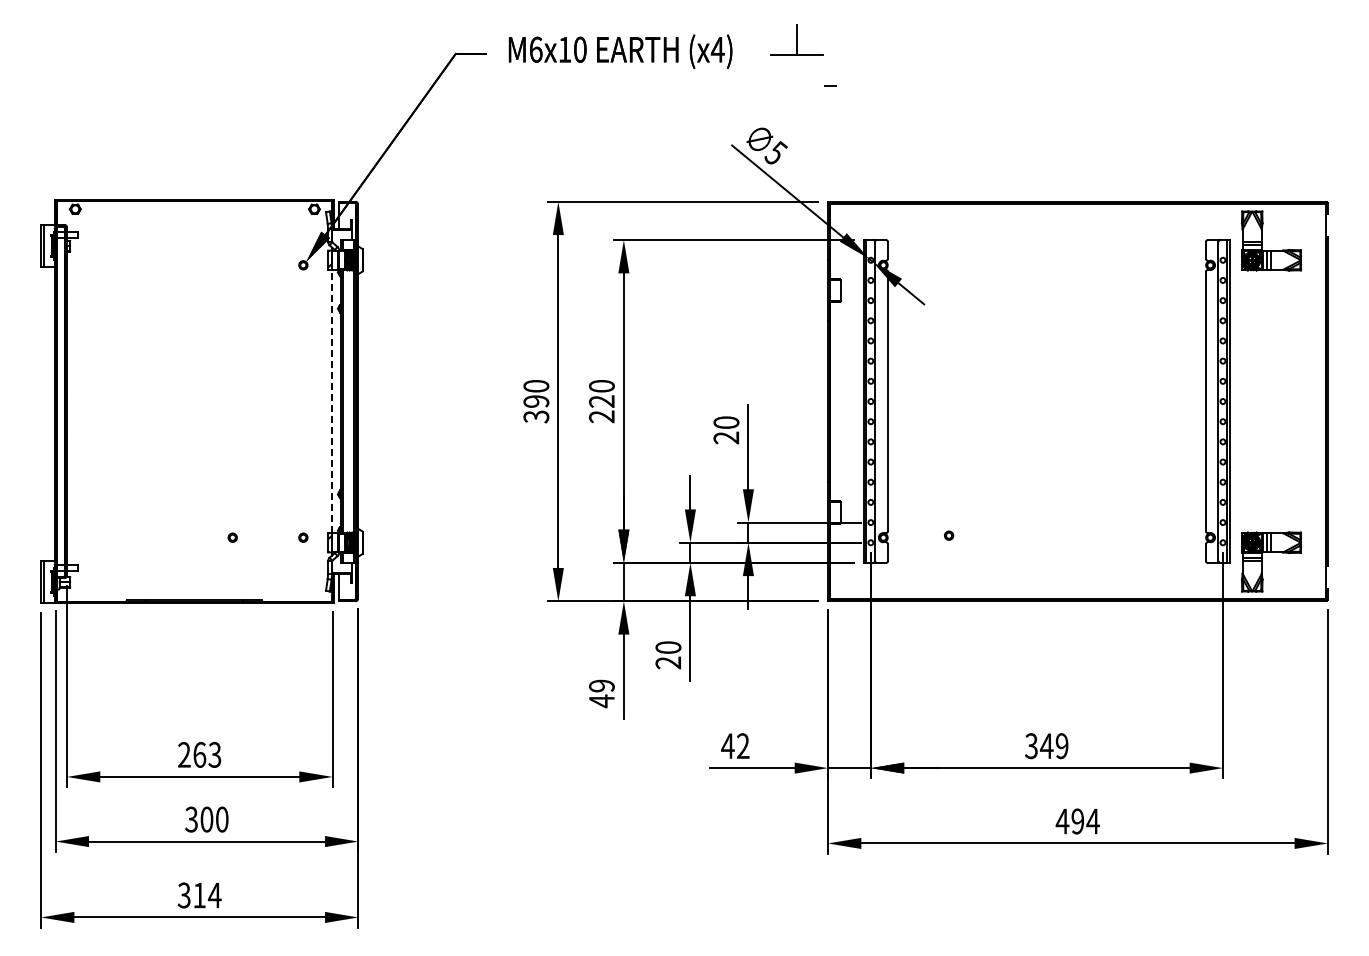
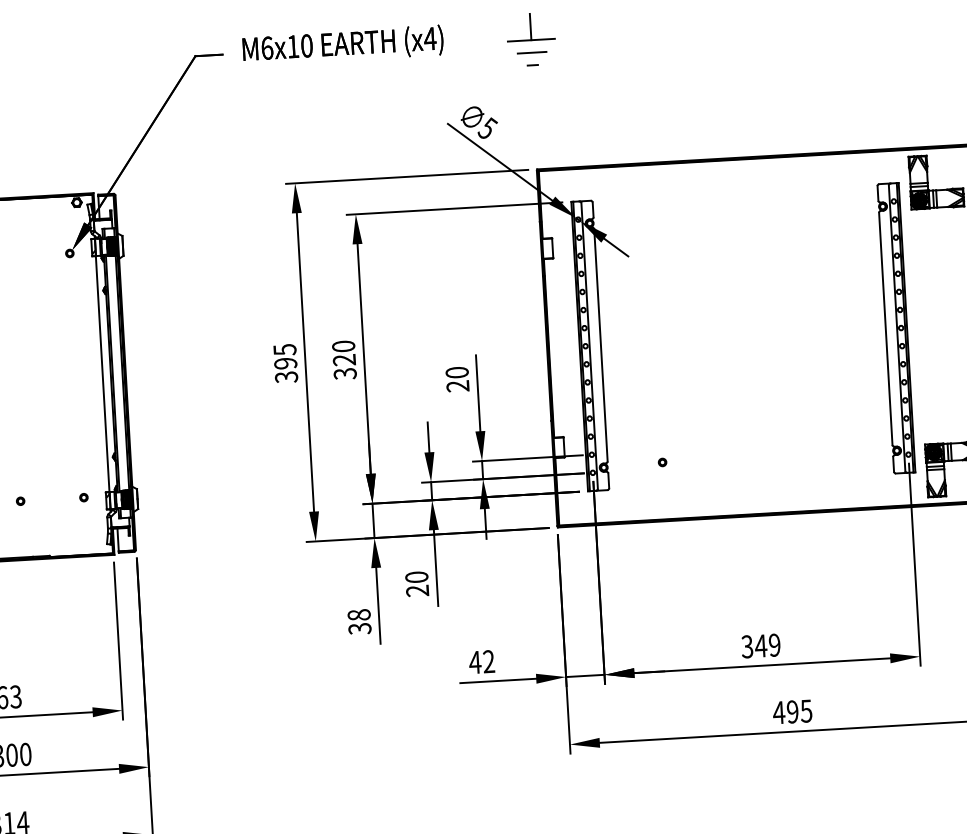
part: (796, 39) -> (529, 26), moved
line: (829, 71) -> (531, 52), added
text: (536, 386) -> (285, 350), 390 -> 395
line: (332, 401) -> (103, 374), dashed -> solid
text: (601, 416) -> (344, 373), 220 -> 320
text: (601, 693) -> (359, 621), 49 -> 38
text: (1092, 821) -> (805, 711), 494 -> 495

